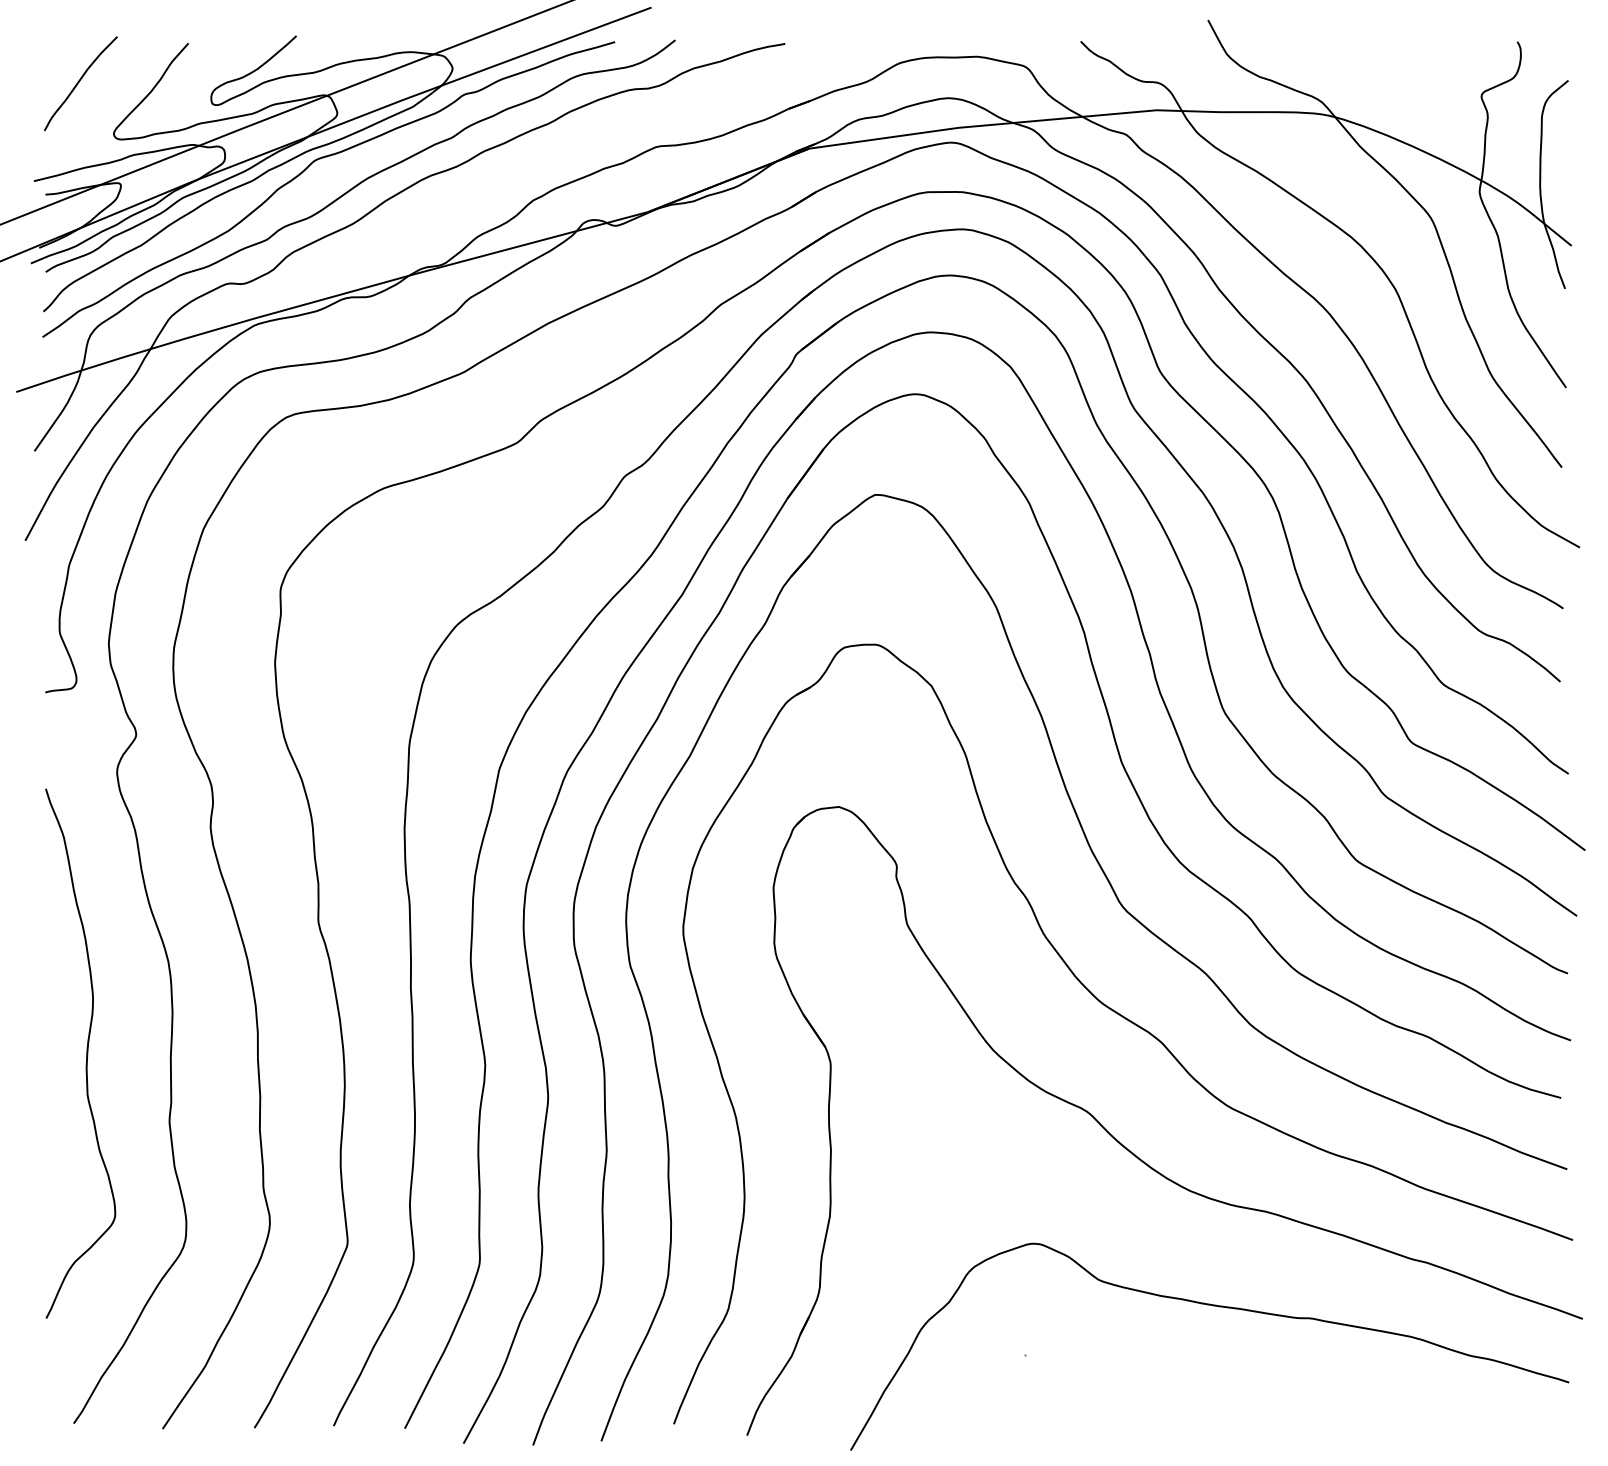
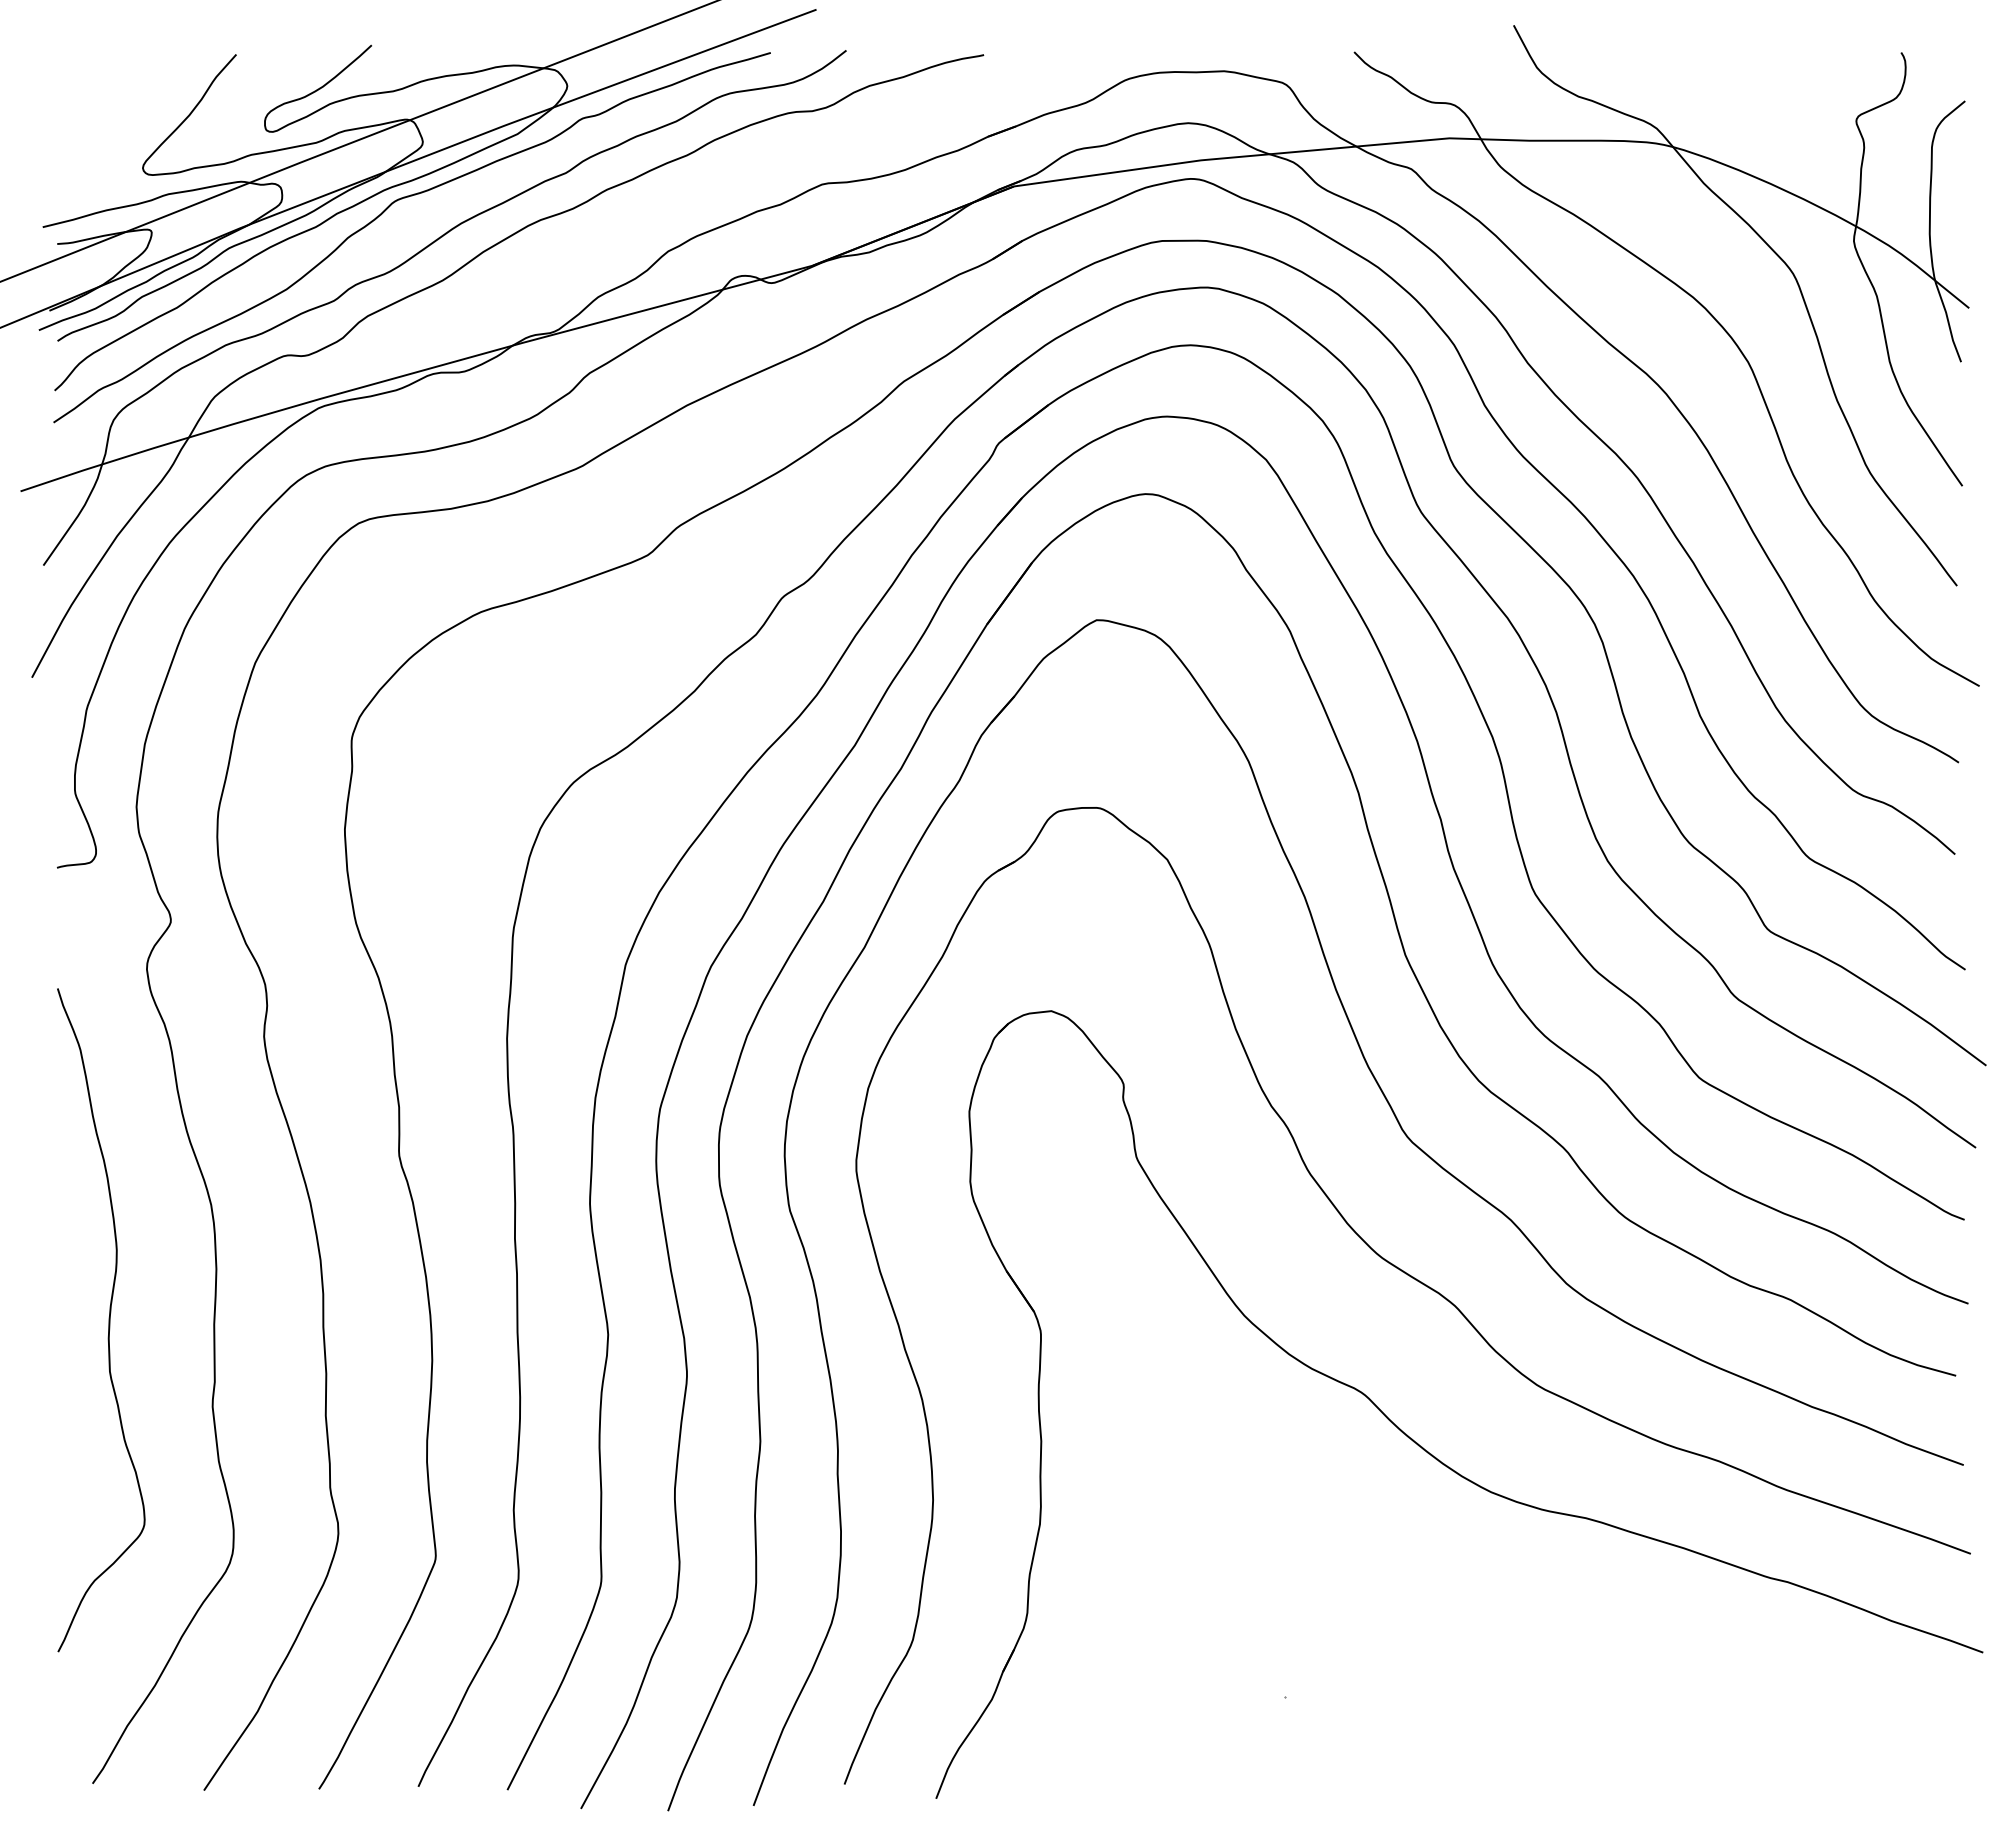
curve: (80, 81) -> (100, 102), removed
curve: (1216, 1306) -> (1524, 1637), removed

